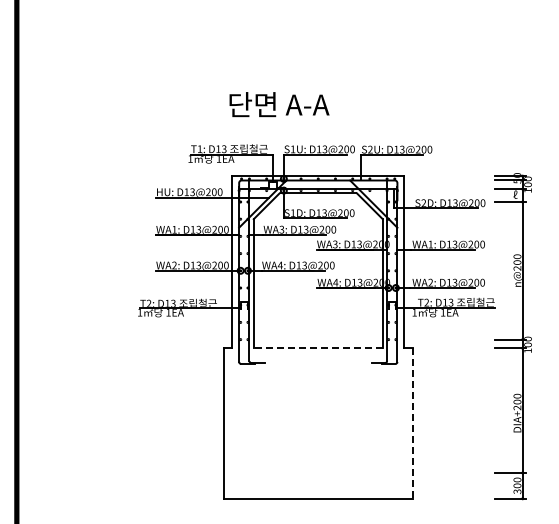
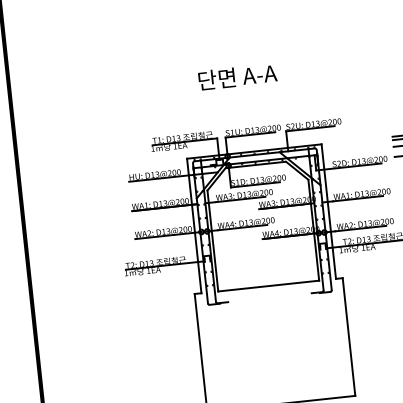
text: (279, 104) -> (237, 76), moved
line: (318, 348) -> (268, 286), dashed -> solid
line: (412, 423) -> (348, 337), dashed -> solid

